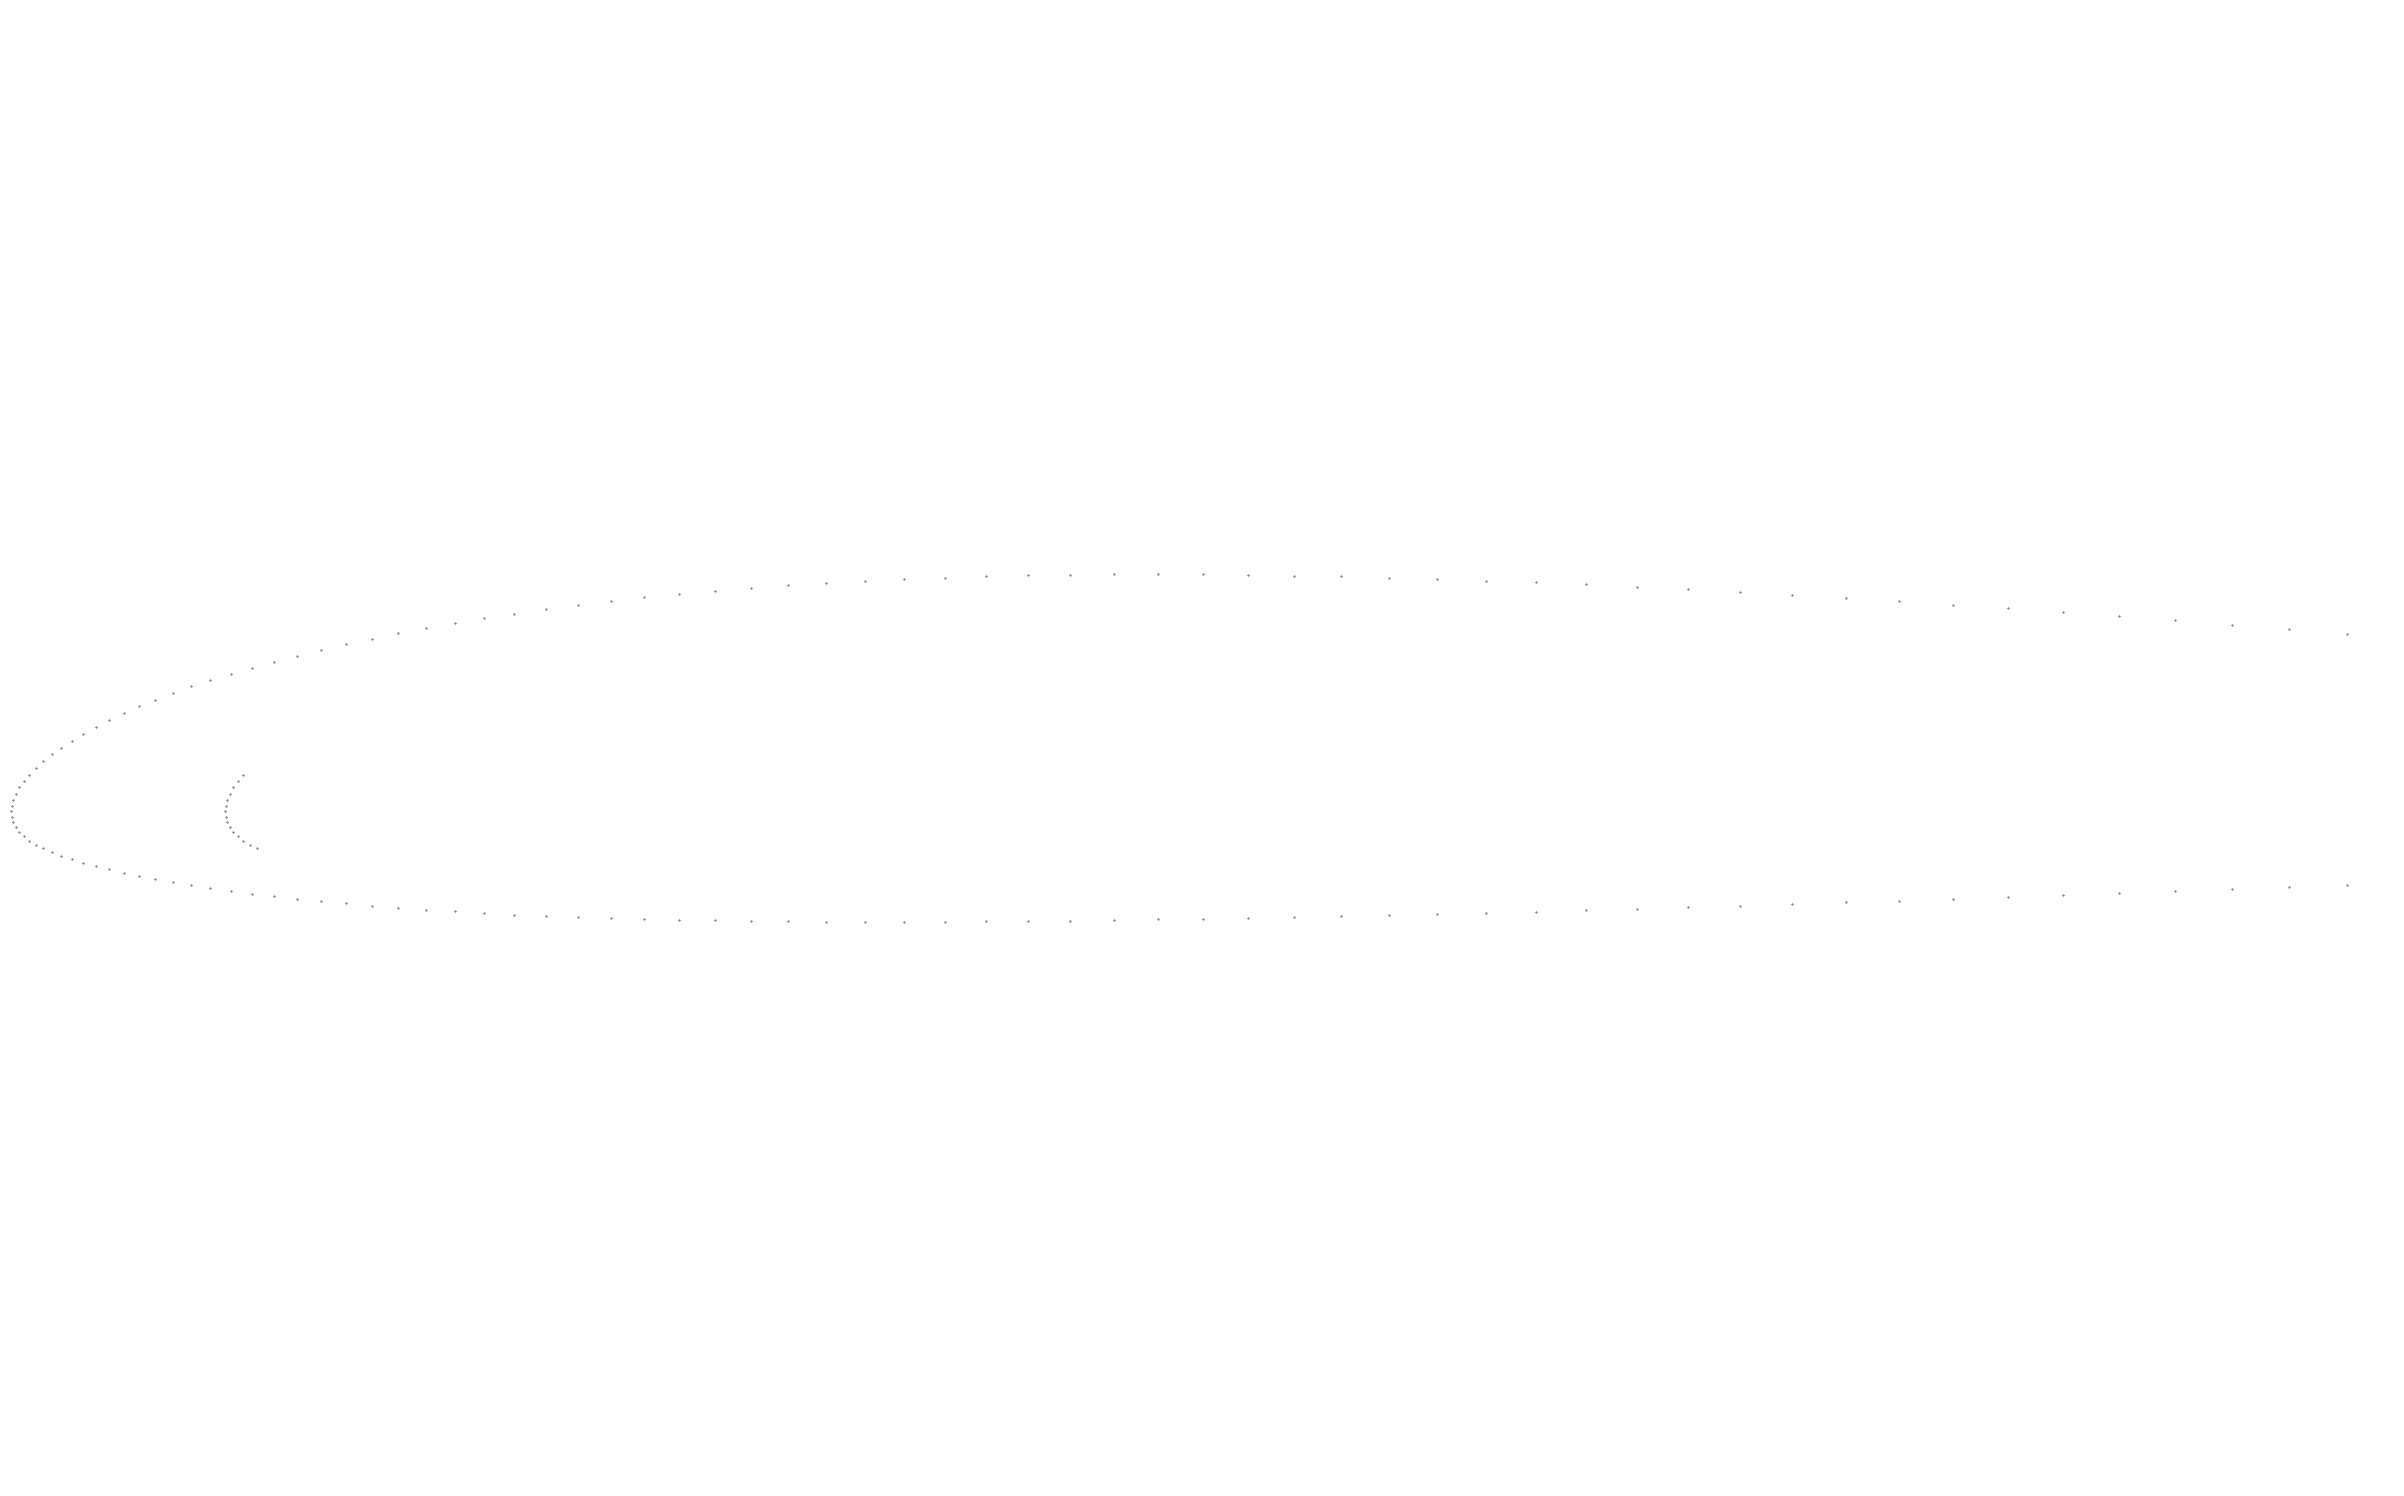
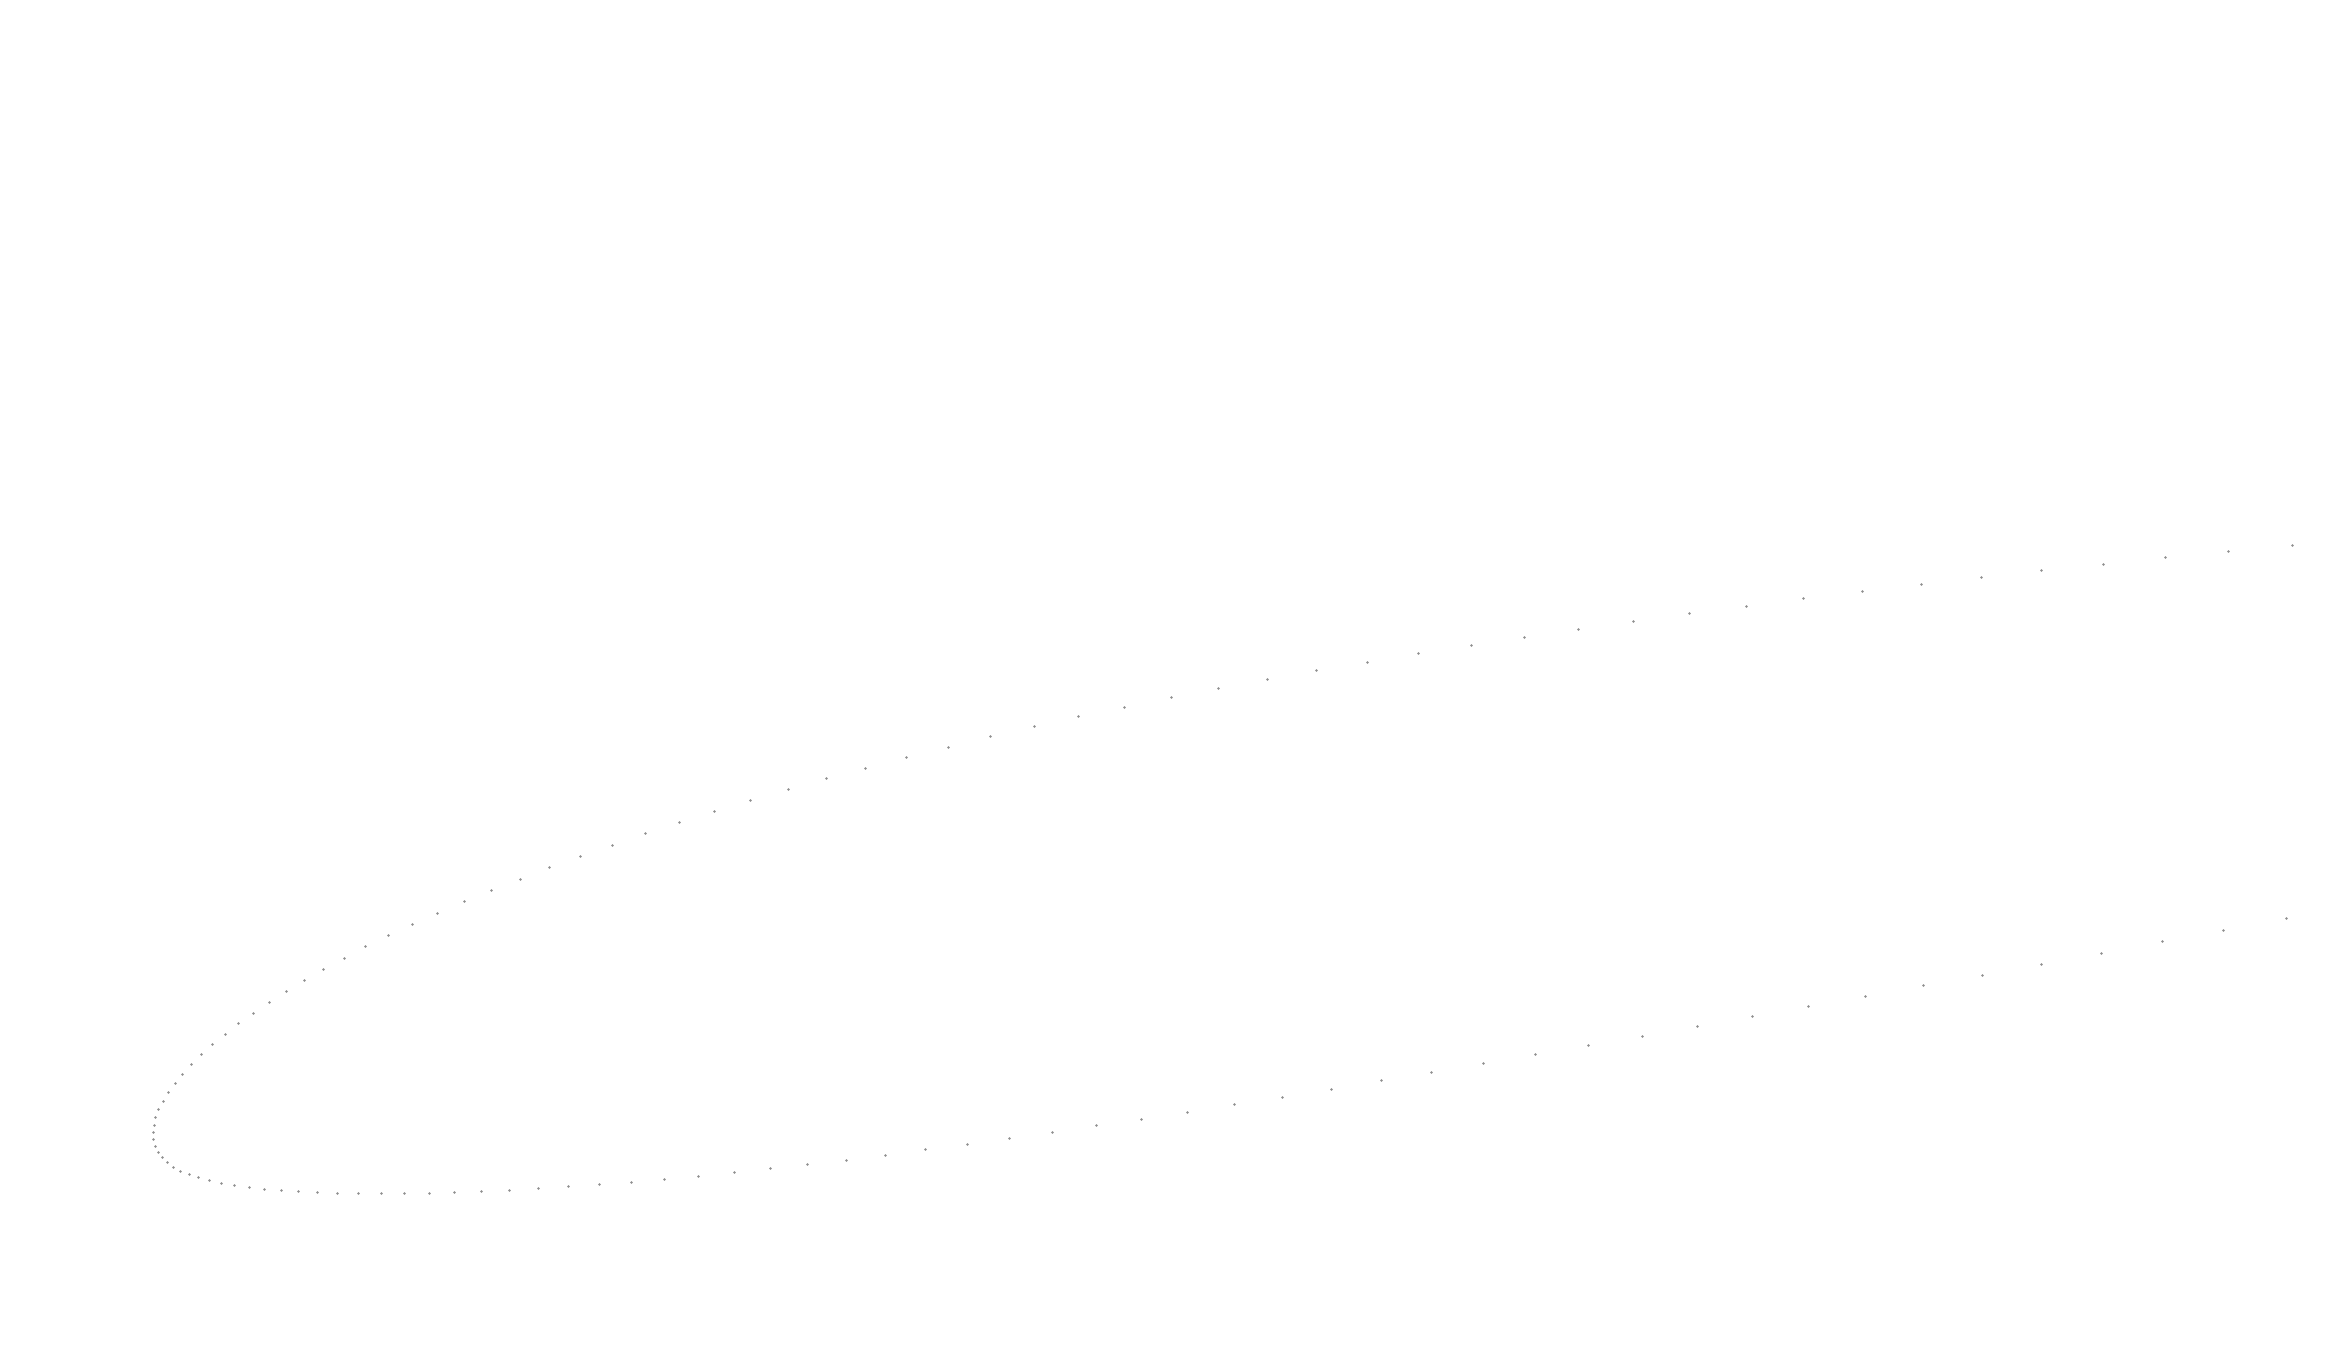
part: (227, 806) -> (409, 1093), removed

